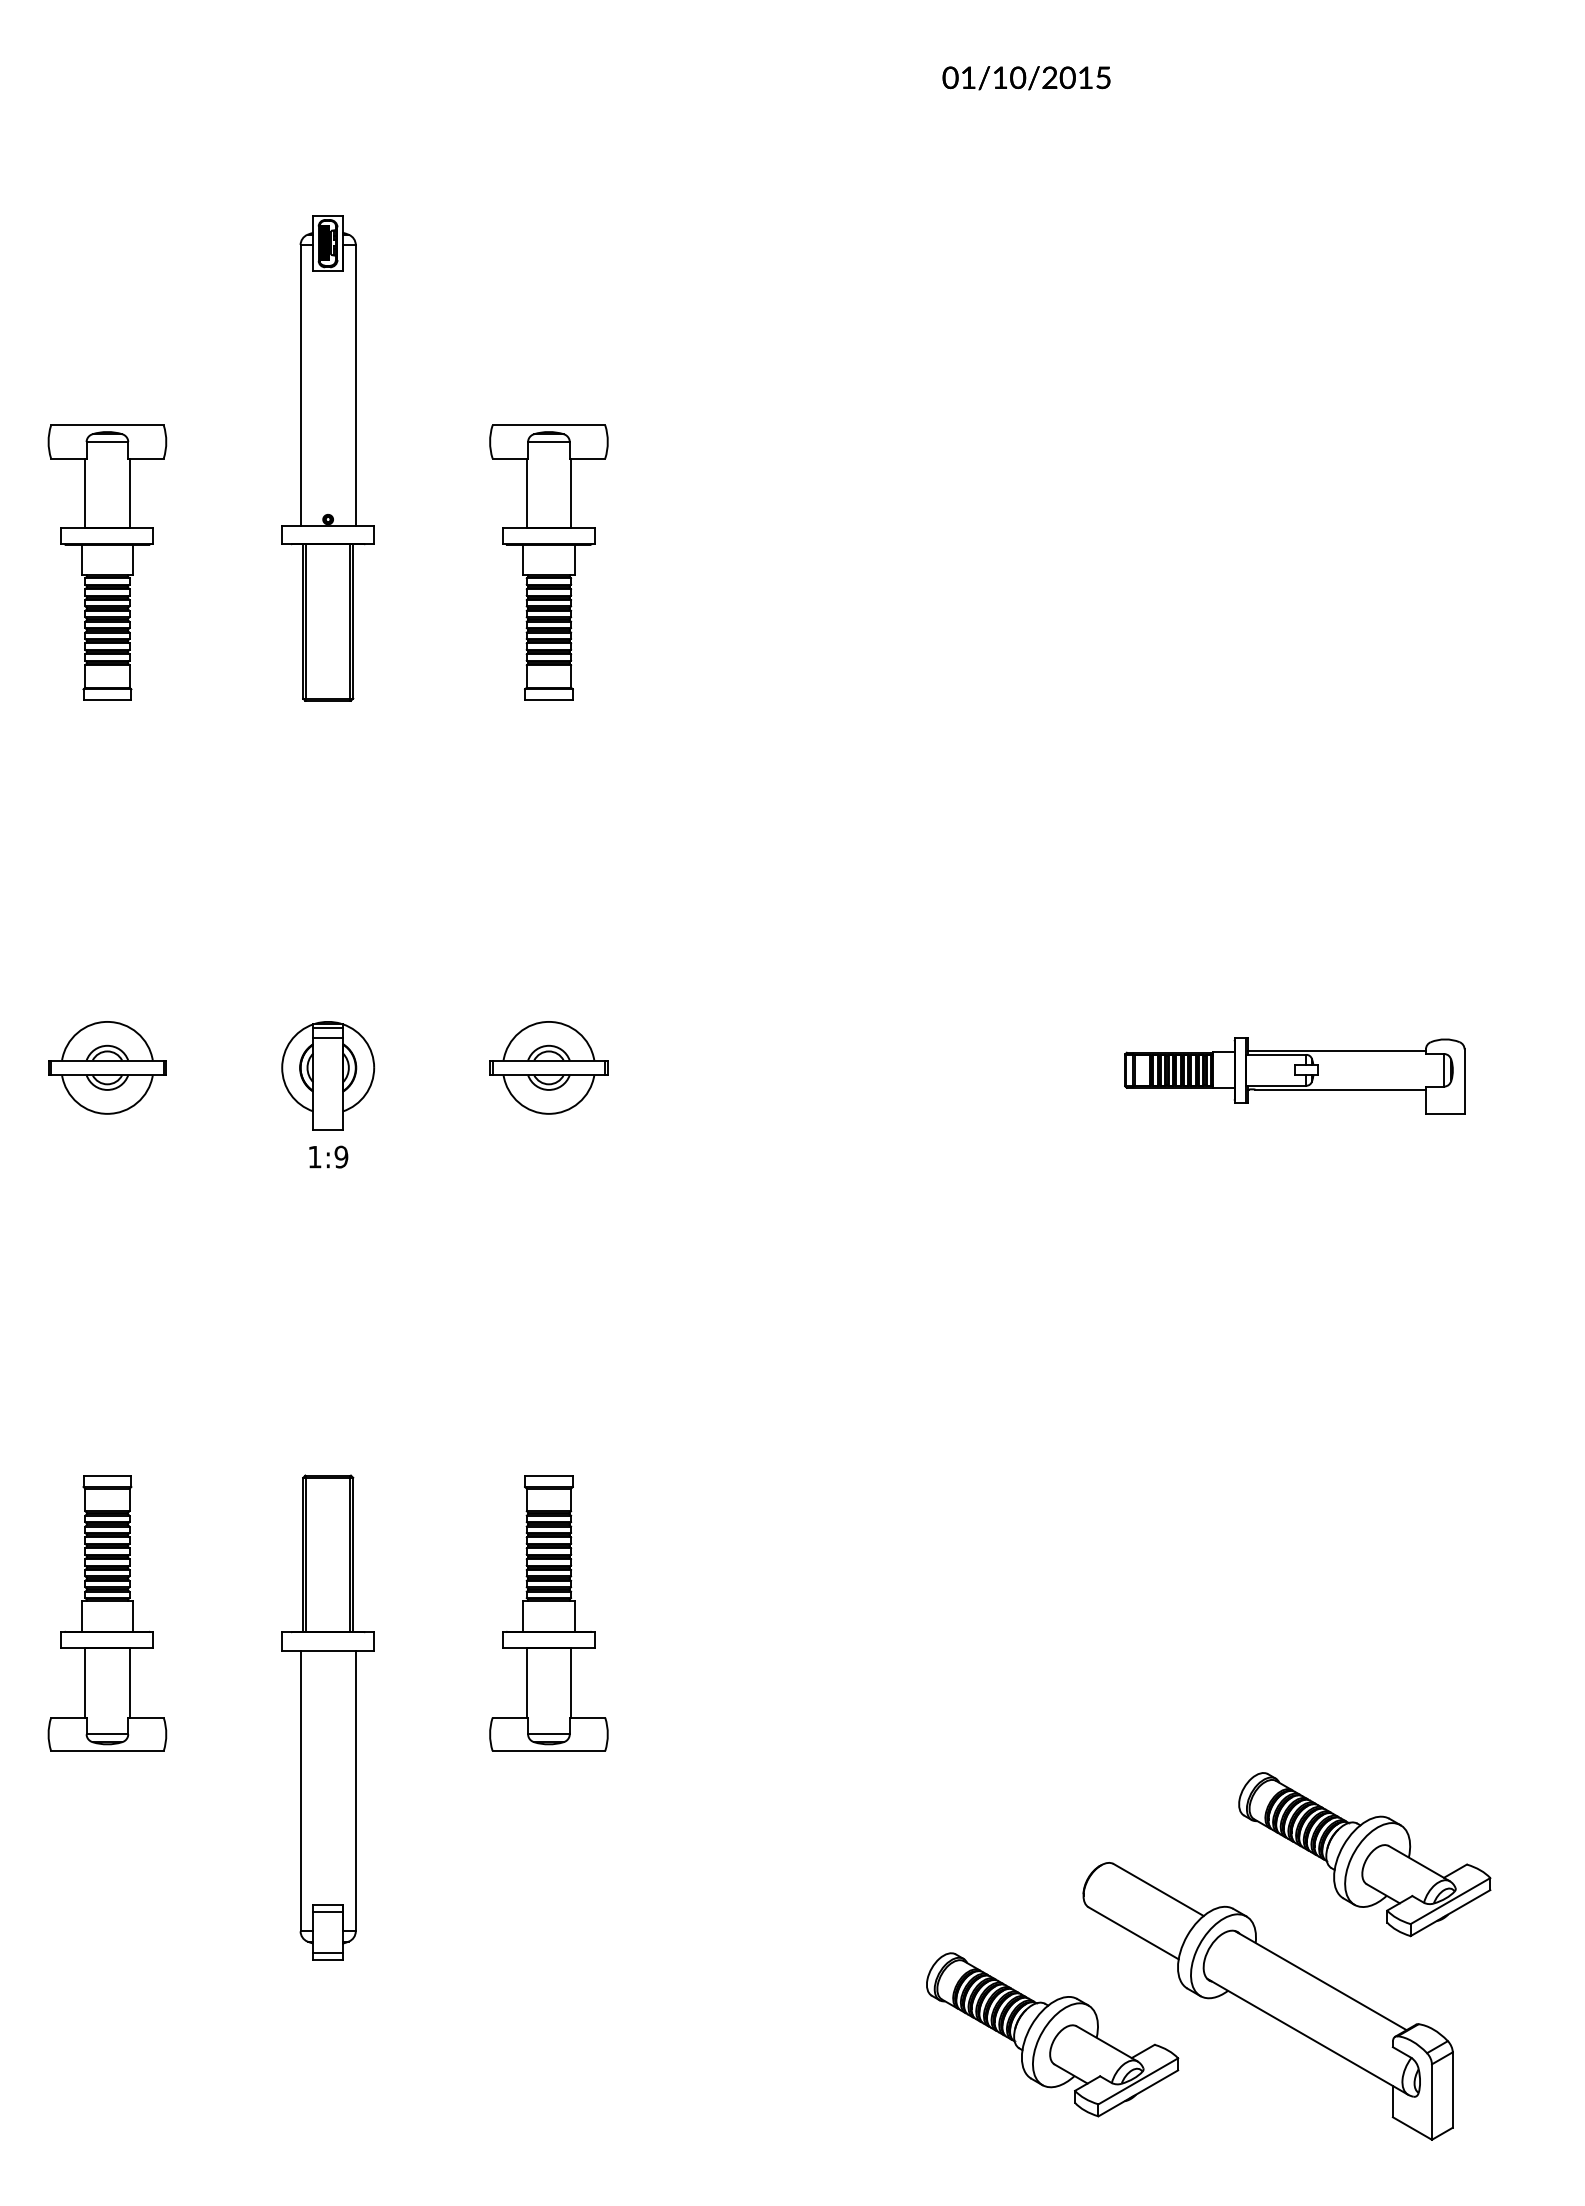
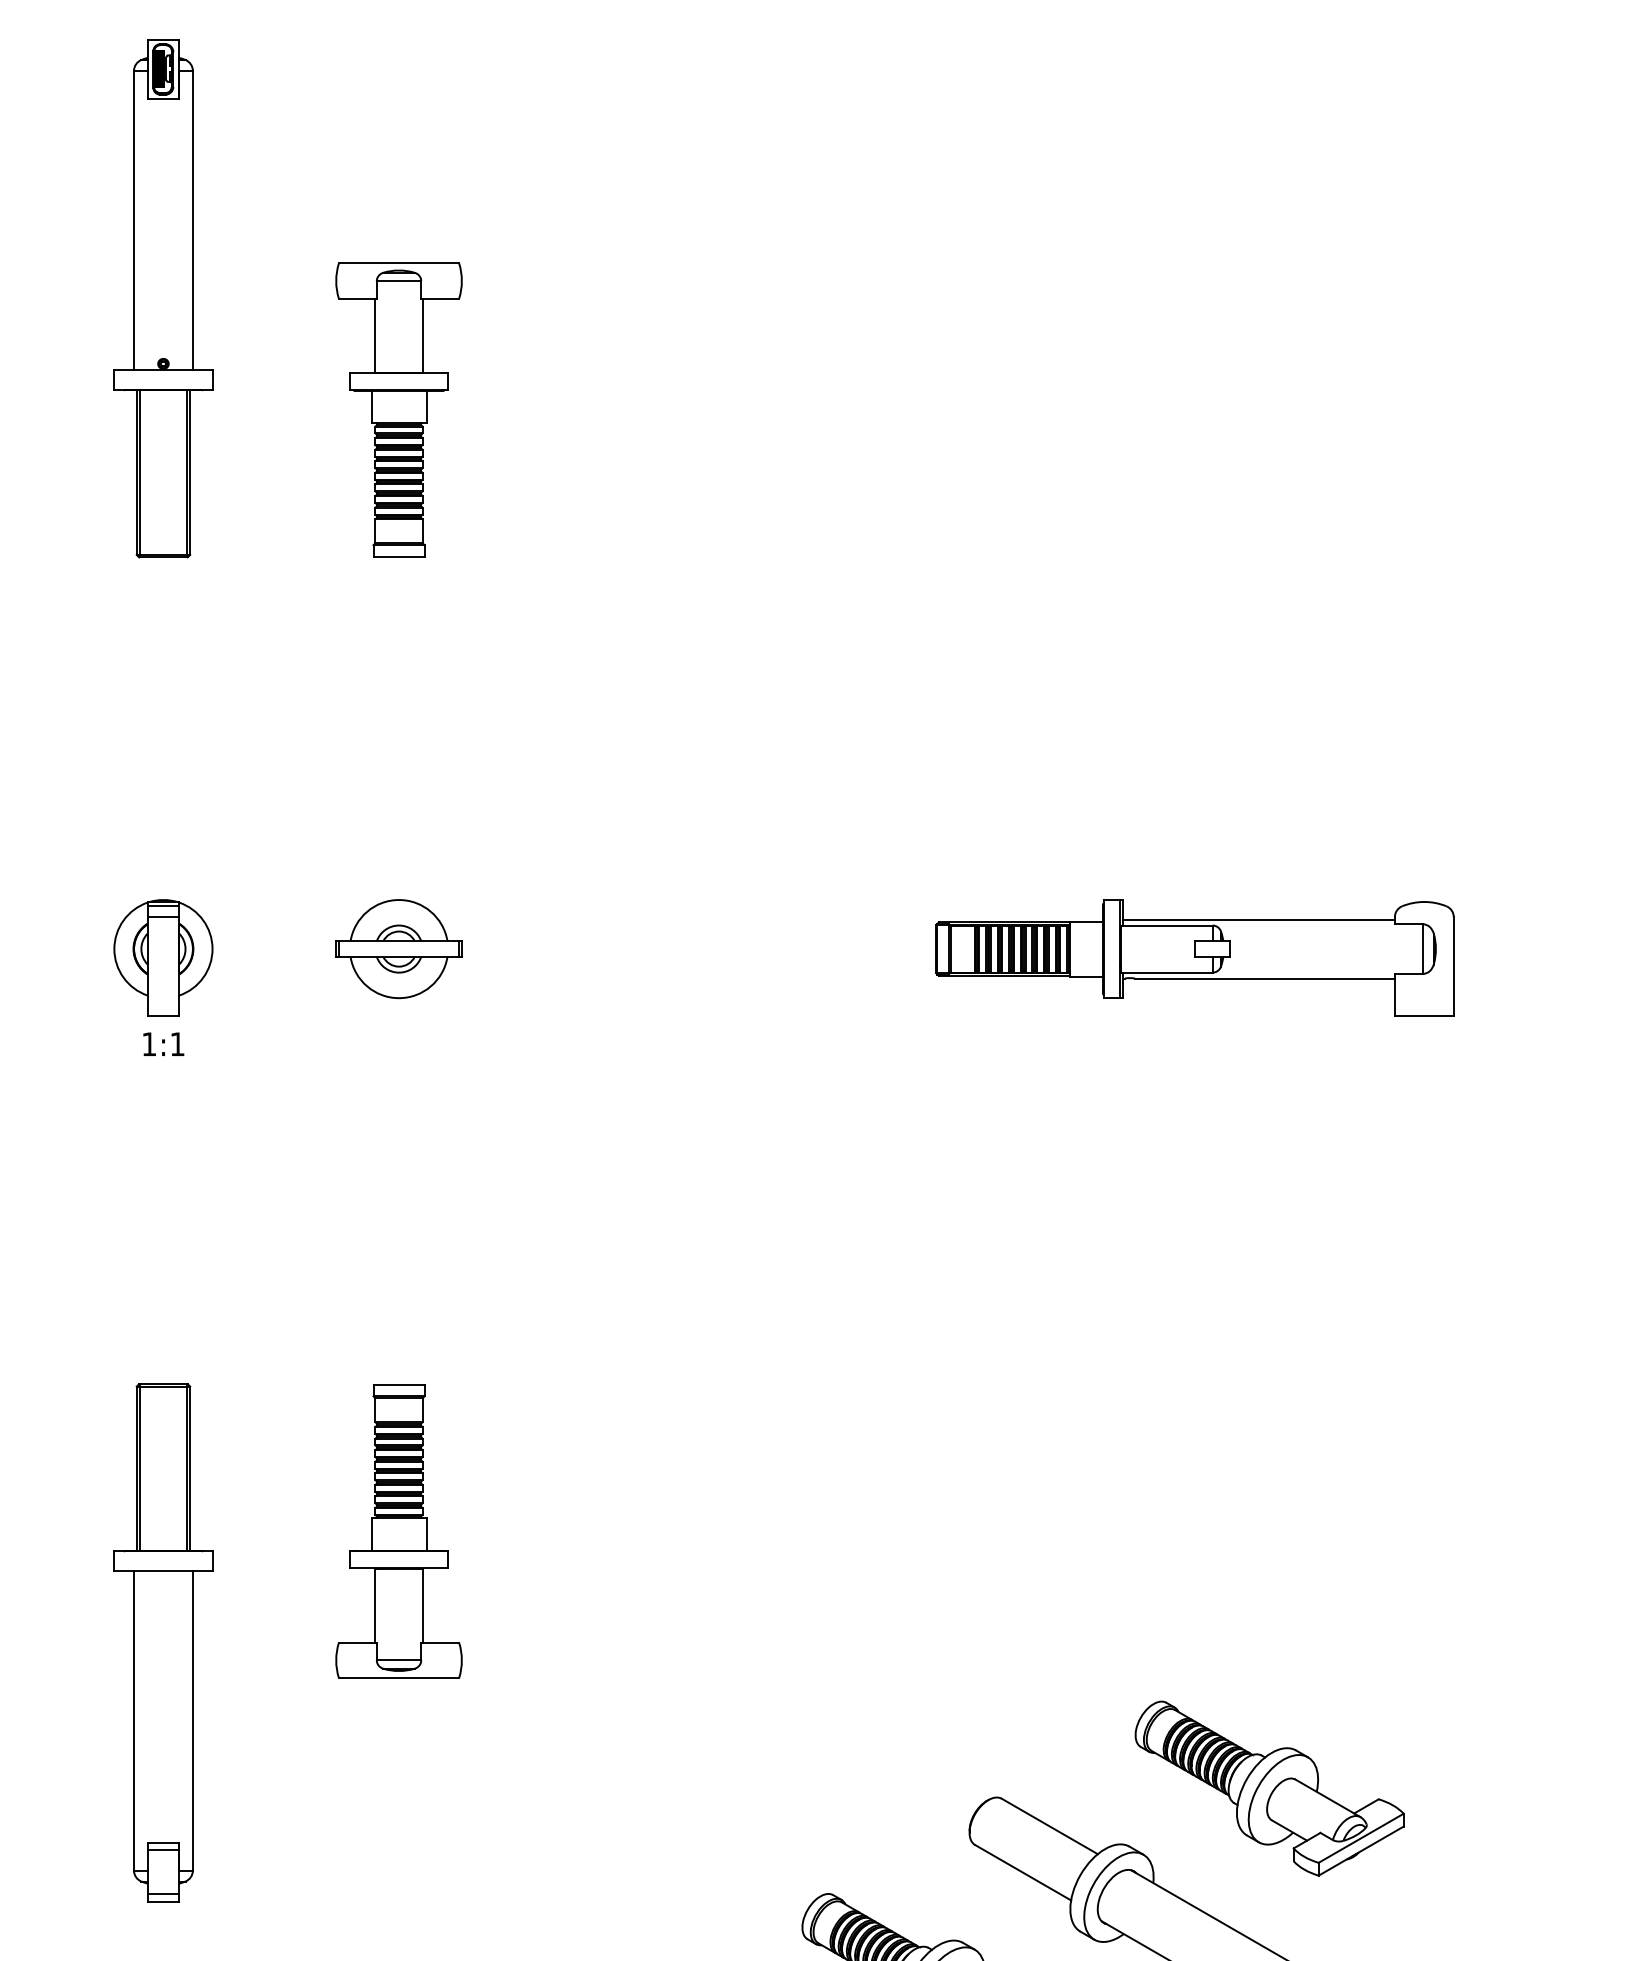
part: (1294, 1075) -> (1194, 957), size x1.43
text: (341, 1156) -> (177, 1043), 1:9 -> 1:1

